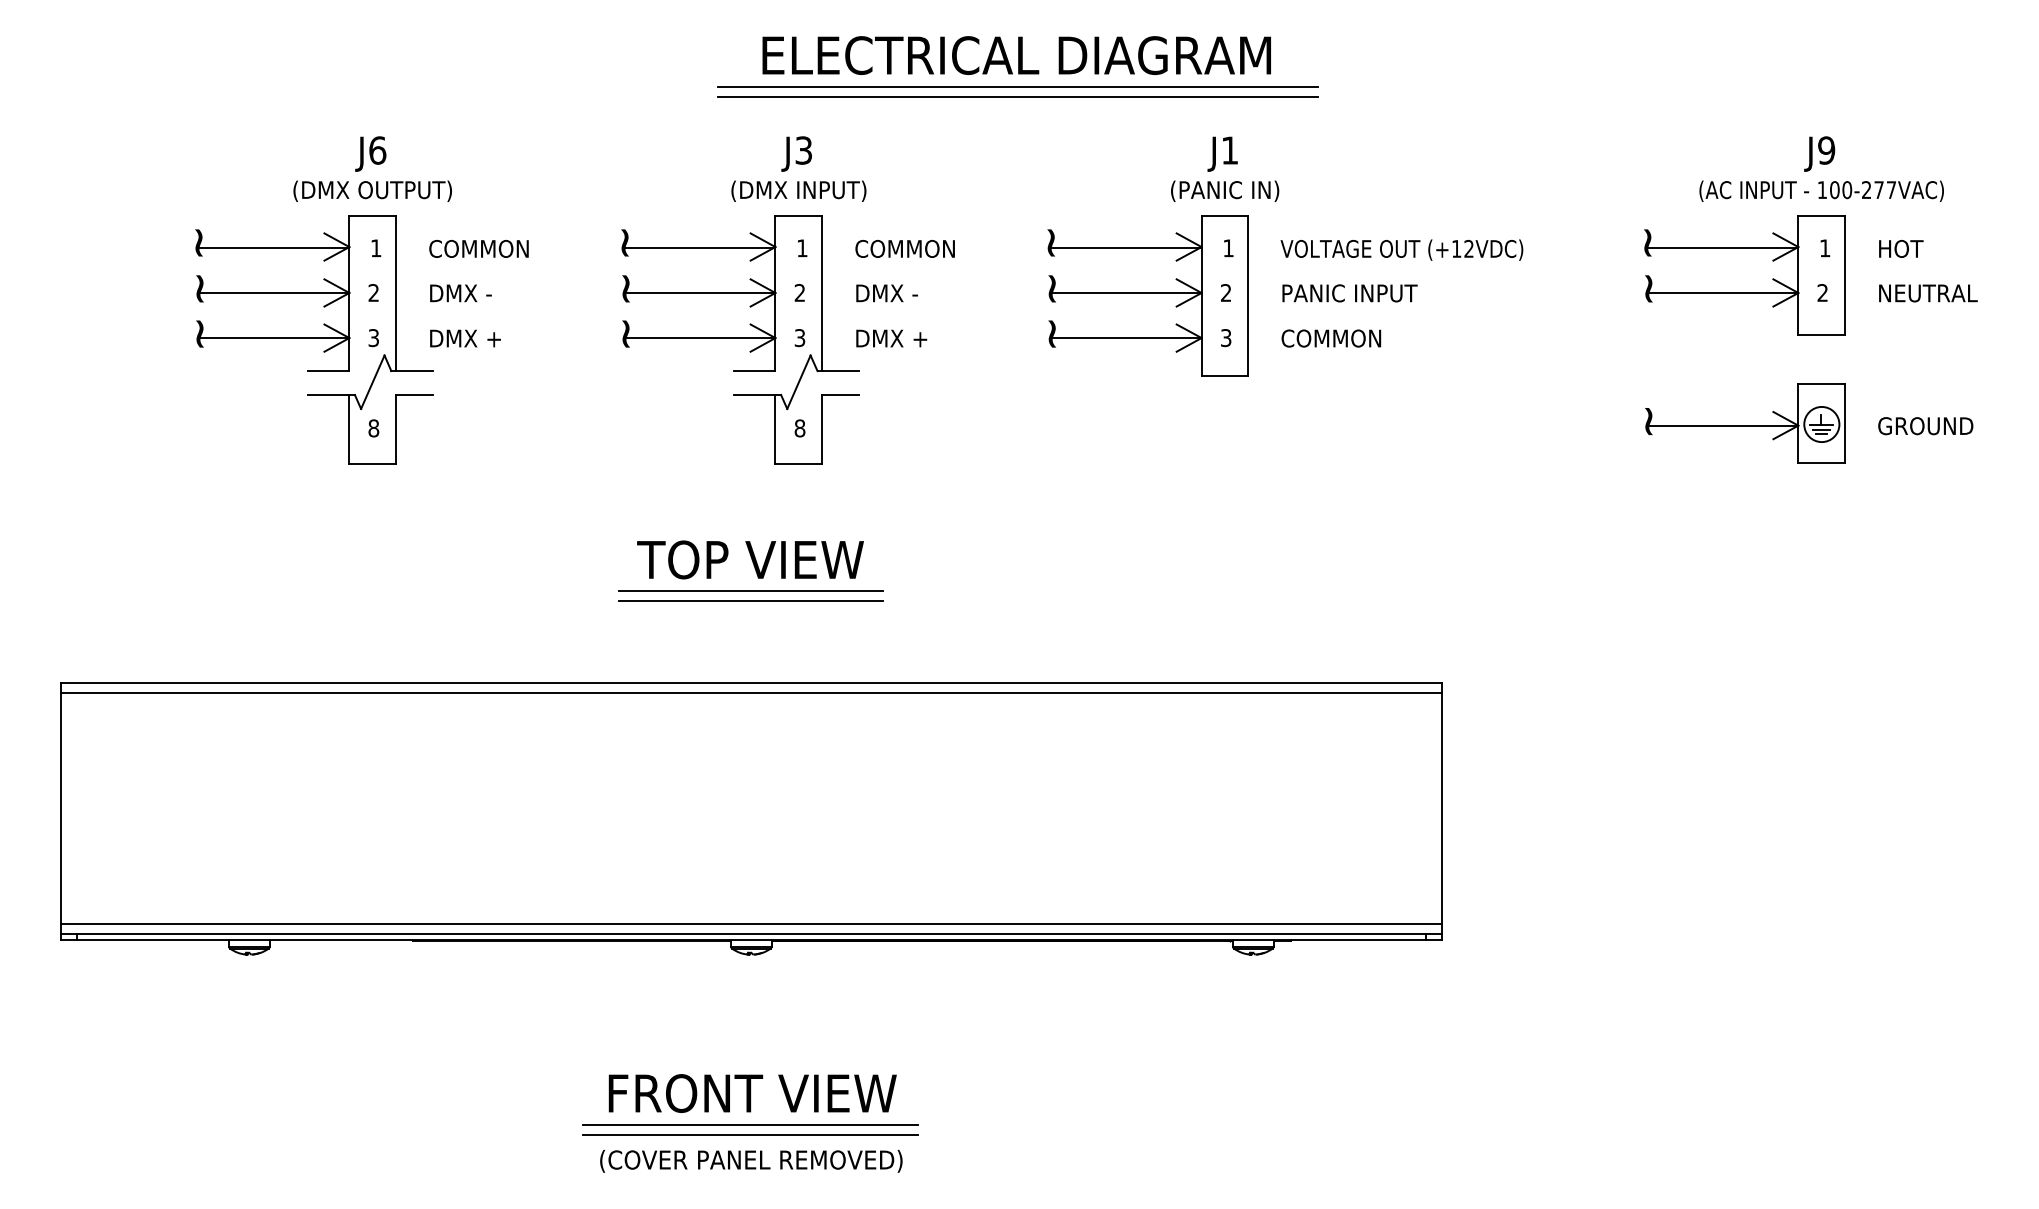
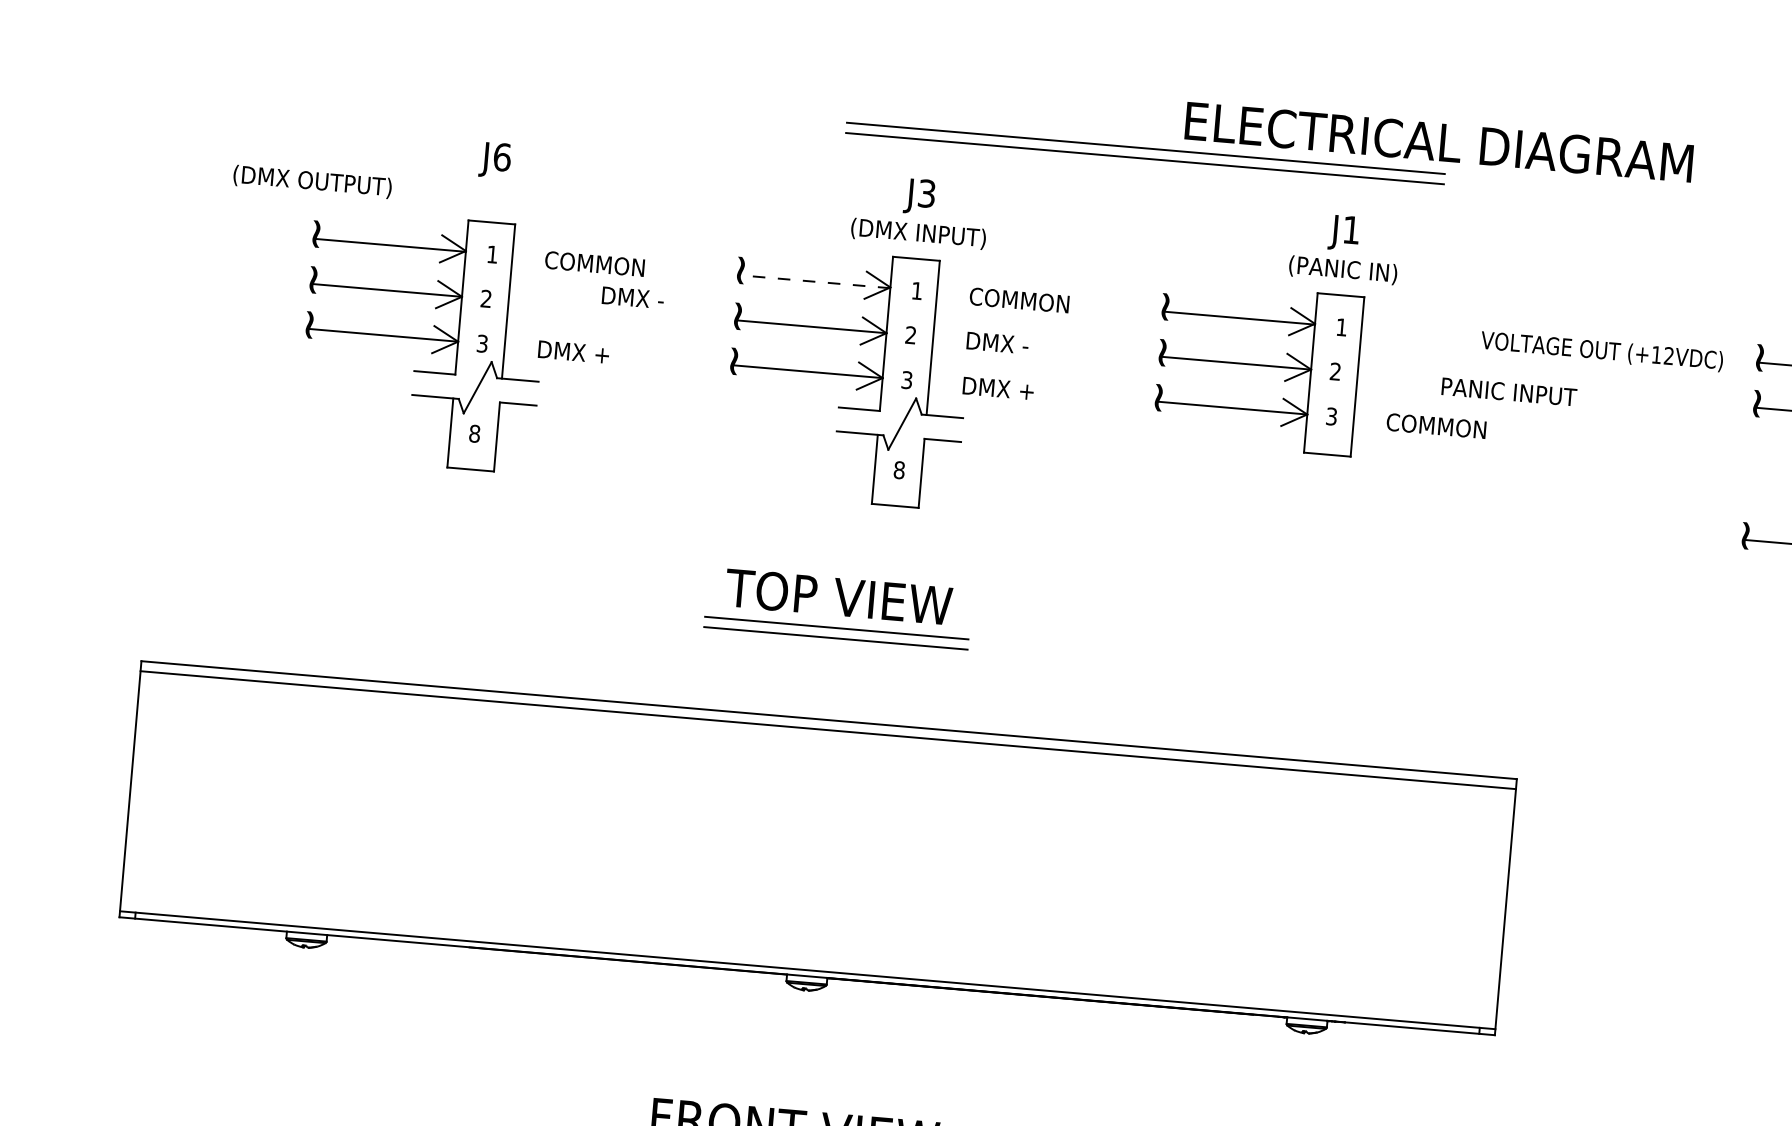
text: (1016, 55) -> (1438, 142), moved
text: (372, 190) -> (312, 181), moved
line: (699, 247) -> (814, 281), solid -> dashed
text: (1401, 249) -> (1601, 350), moved
text: (460, 293) -> (632, 297), moved
text: (1349, 293) -> (1508, 392), moved
line: (751, 924) -> (808, 960), removed

